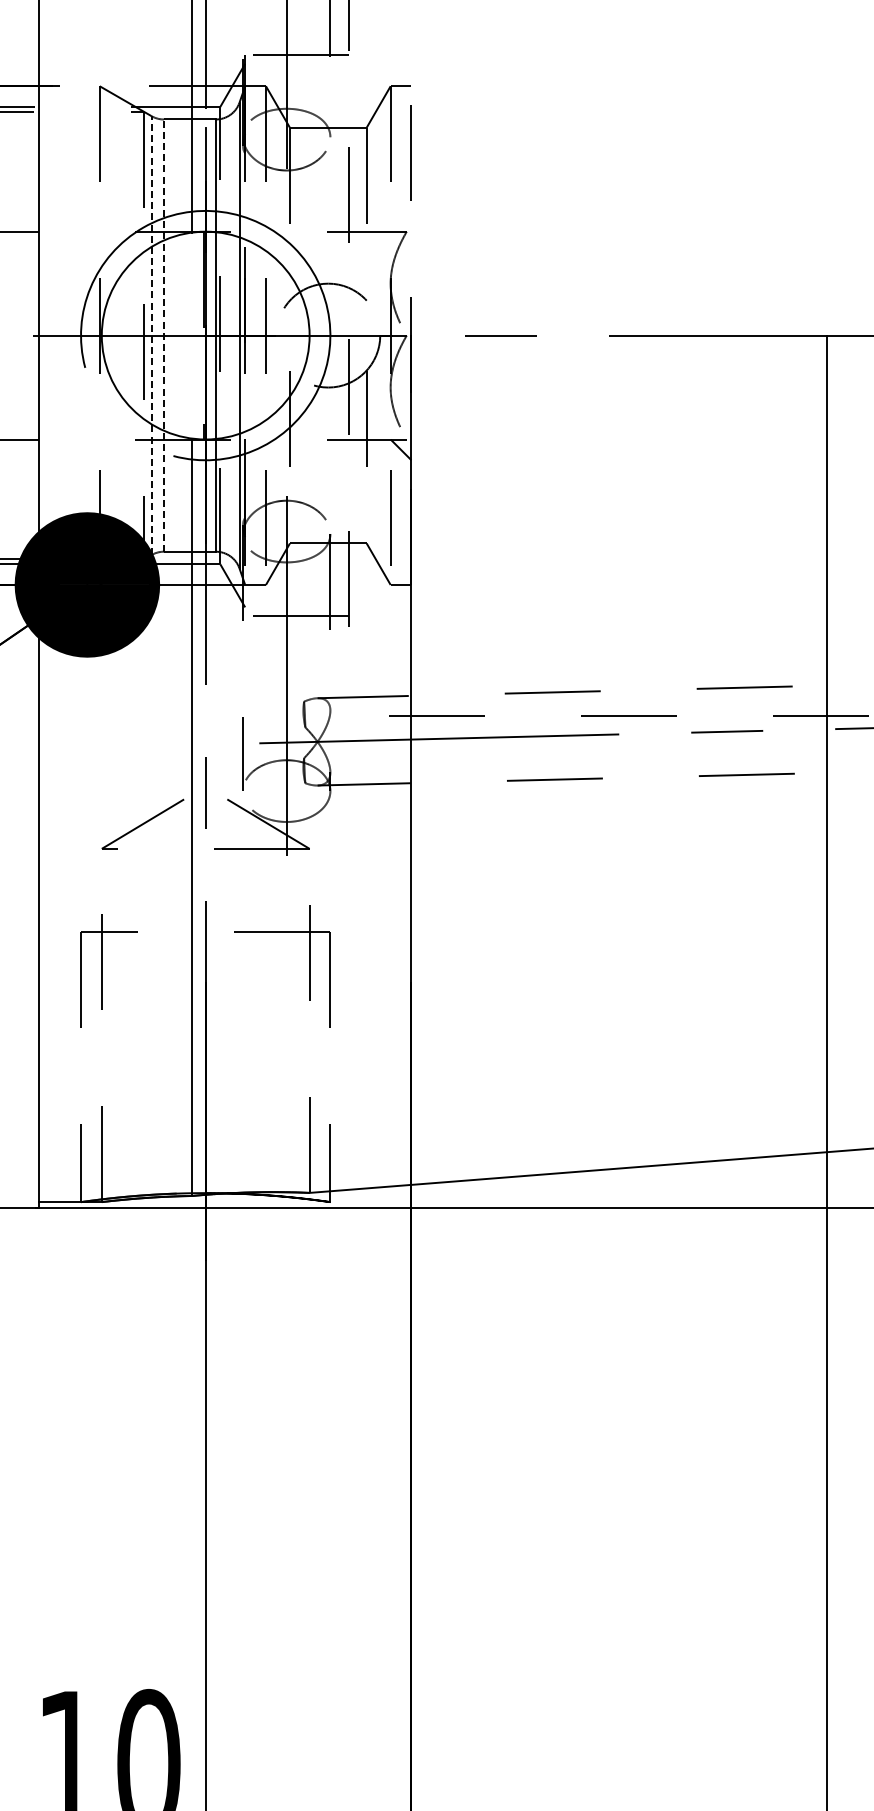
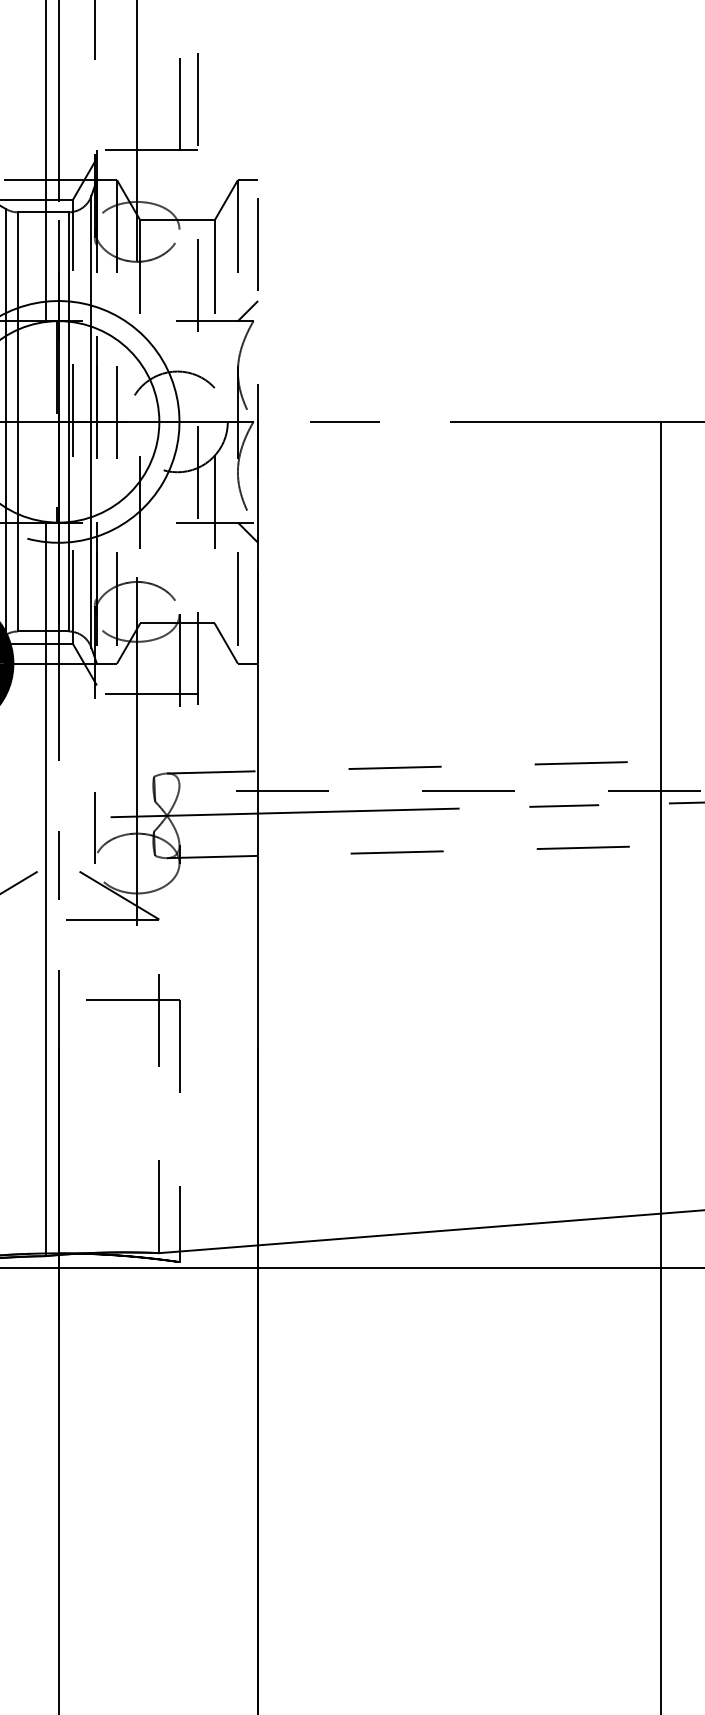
line: (400, 220) -> (247, 310), added
line: (151, 335) -> (6, 421), dashed -> solid
line: (164, 335) -> (18, 421), dashed -> solid

